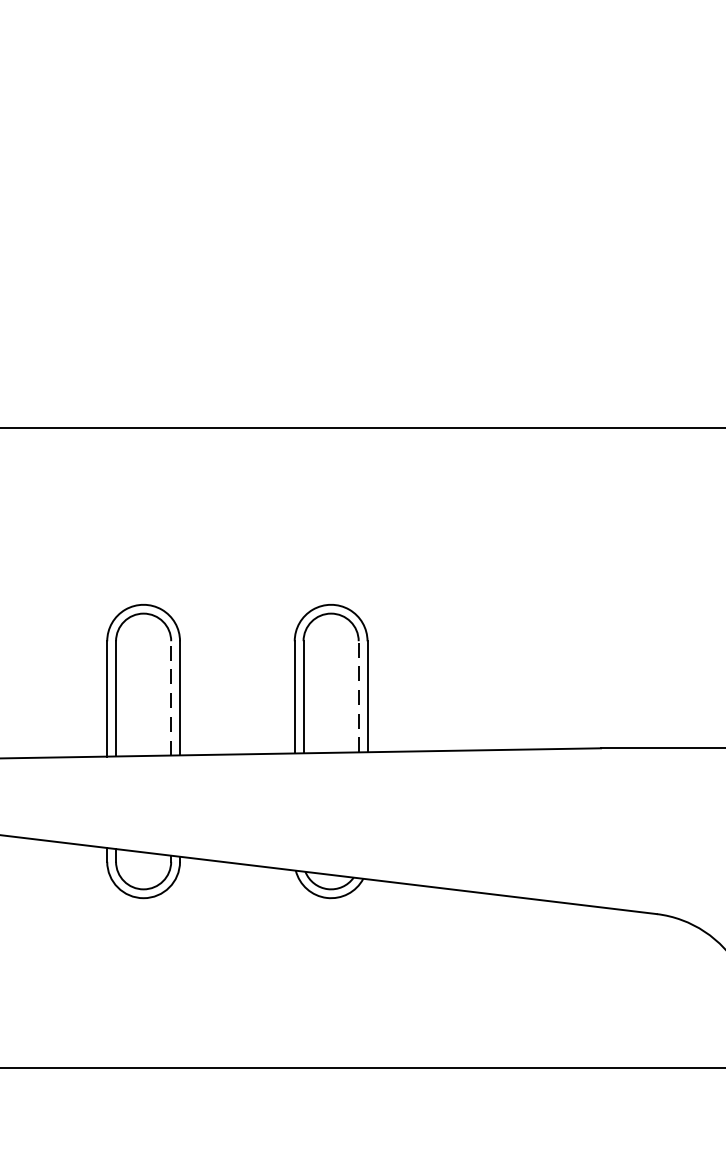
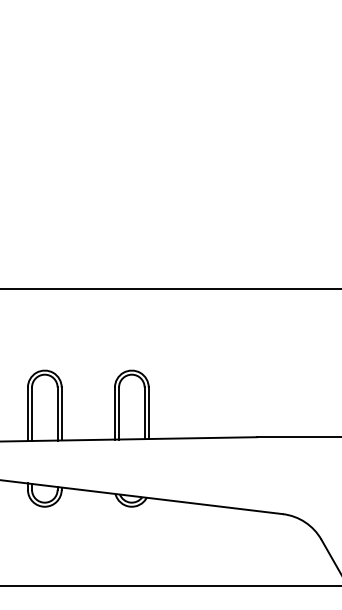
line: (358, 697) -> (144, 413), dashed -> solid
line: (170, 699) -> (57, 414), dashed -> solid

